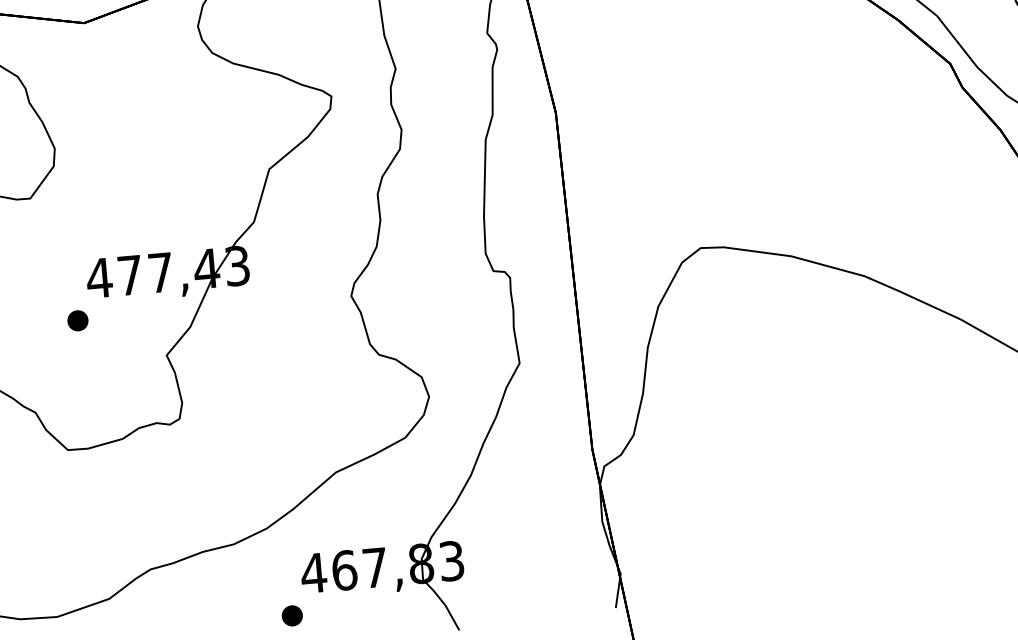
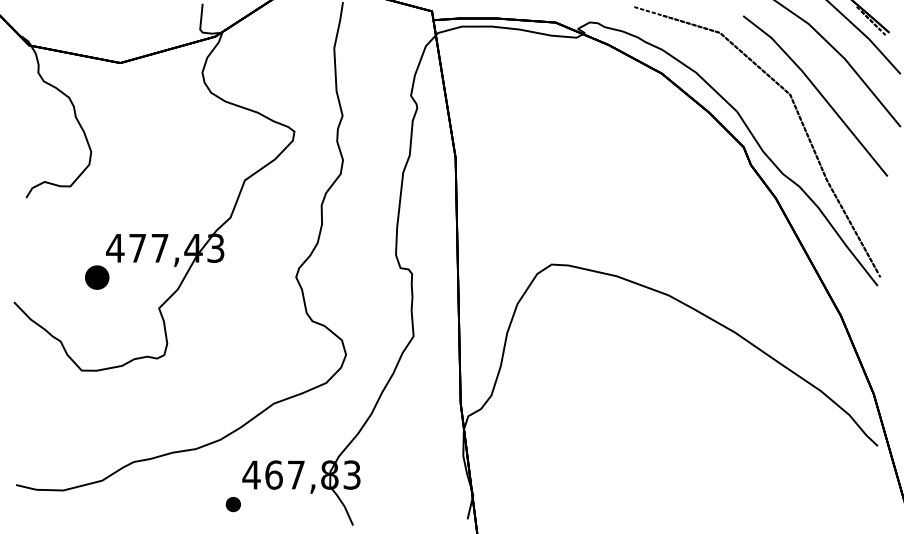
part: (77, 320) -> (96, 277), size x1.6

